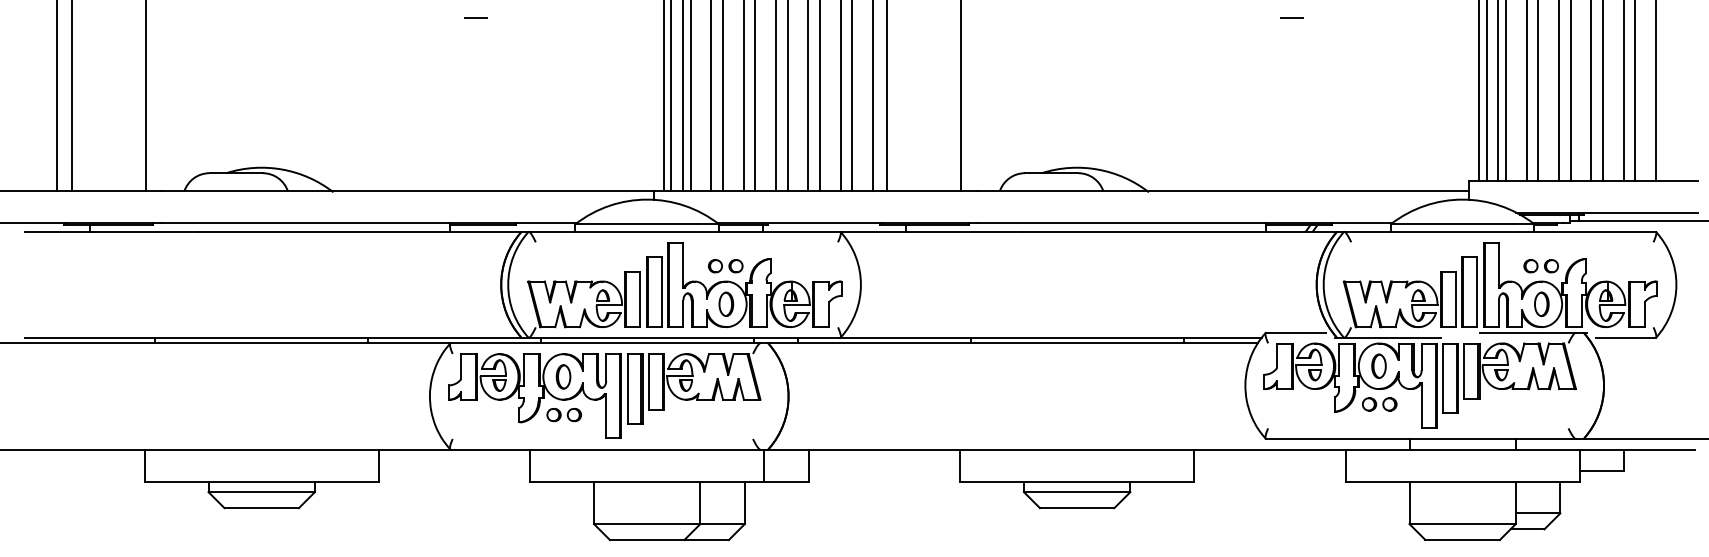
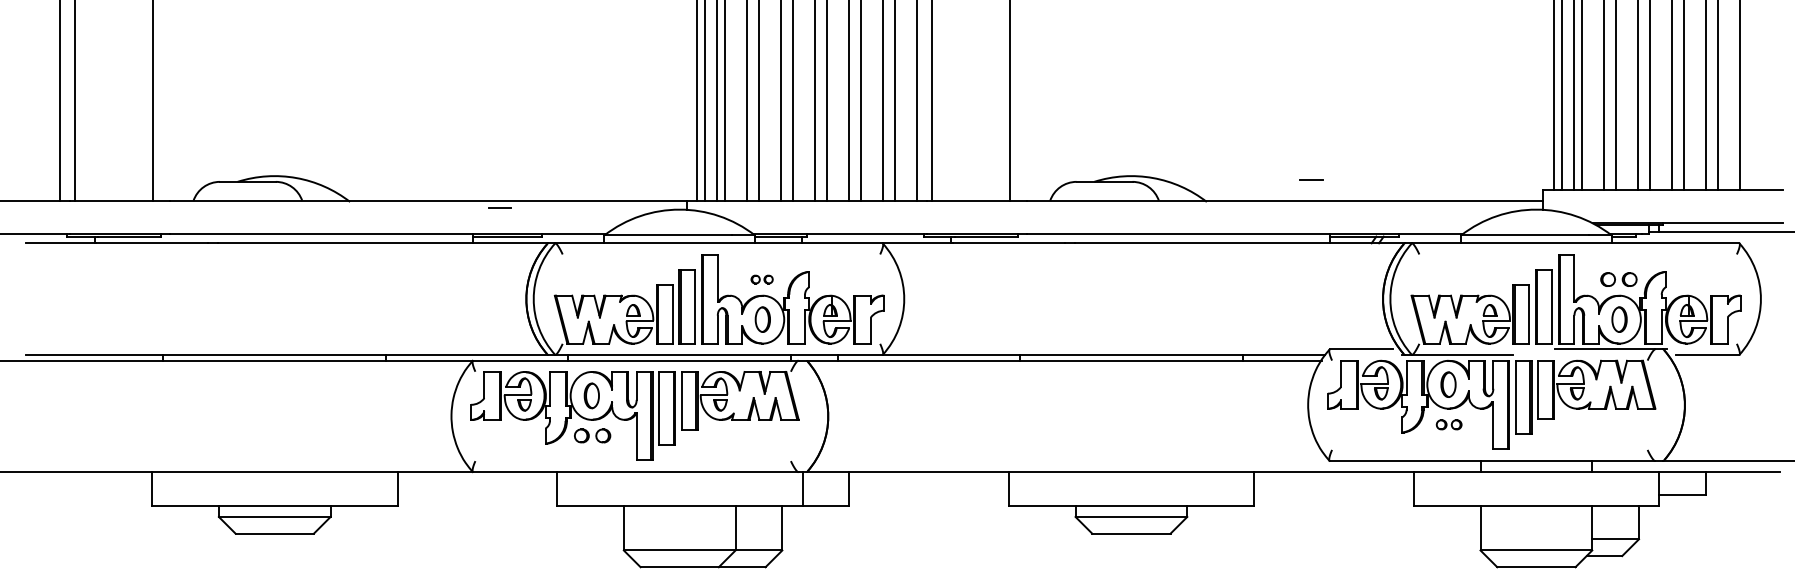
line: (475, 17) -> (499, 207), moved
line: (1291, 17) -> (1311, 179), moved
part: (725, 266) -> (761, 279), size x0.6
part: (1378, 404) -> (1448, 424), size x0.7

